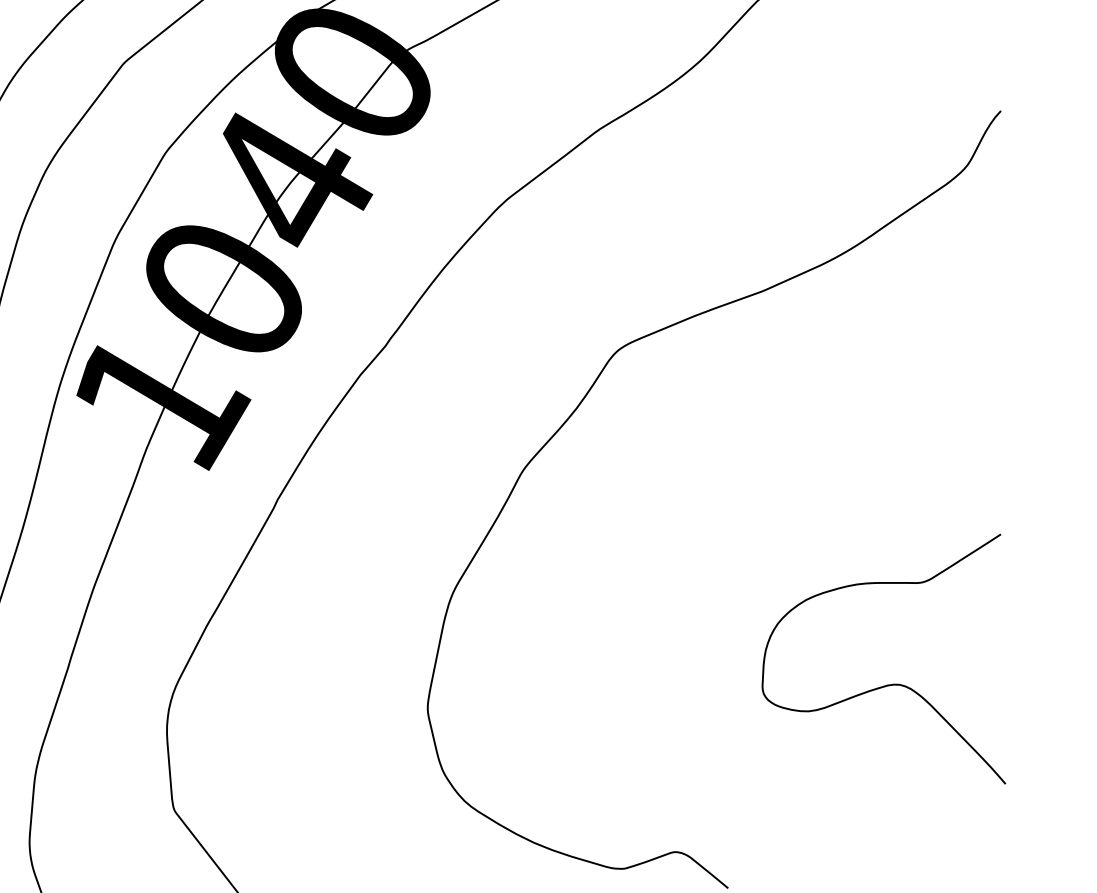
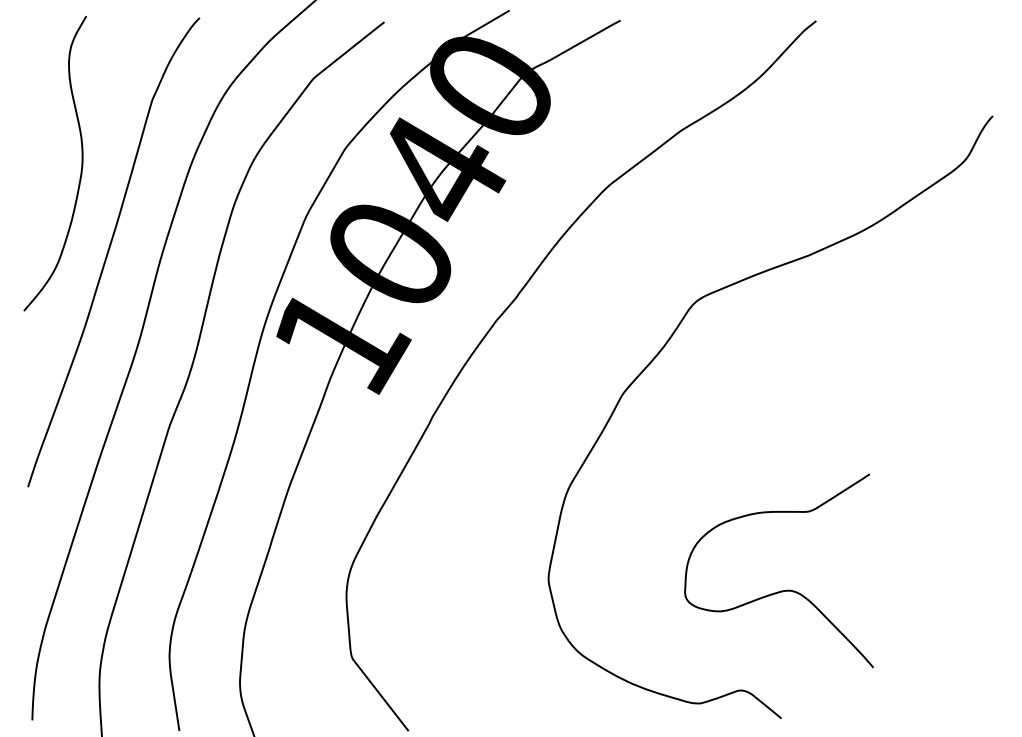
curve: (885, 684) -> (780, 590), moved

